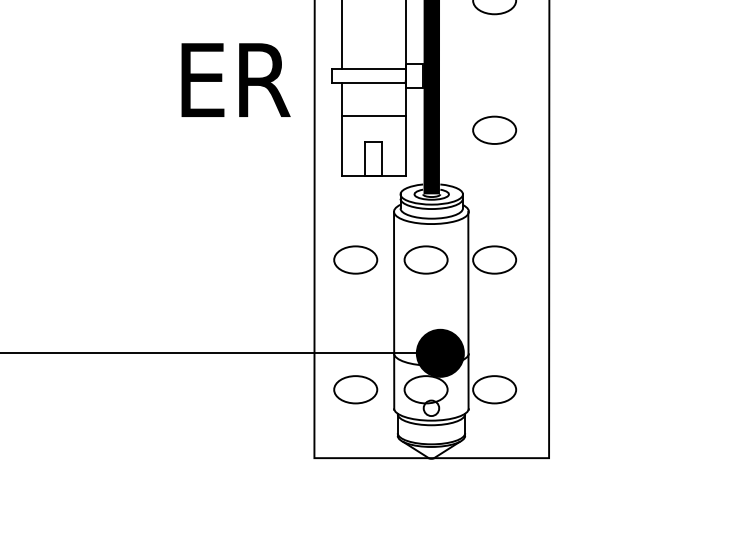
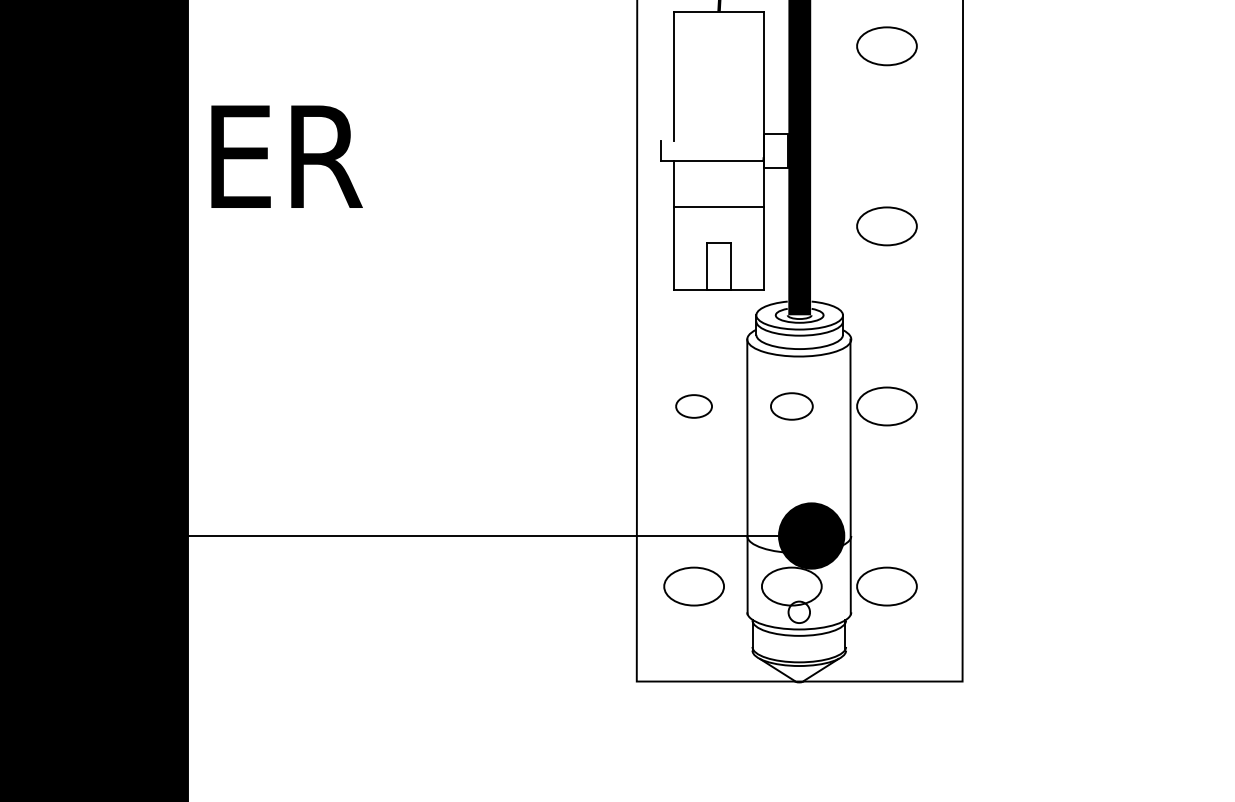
line: (368, 68) -> (712, 140), removed
text: (235, 79) -> (286, 156), moved
part: (355, 260) -> (693, 406), size x0.6
part: (425, 260) -> (791, 406), size x0.7

